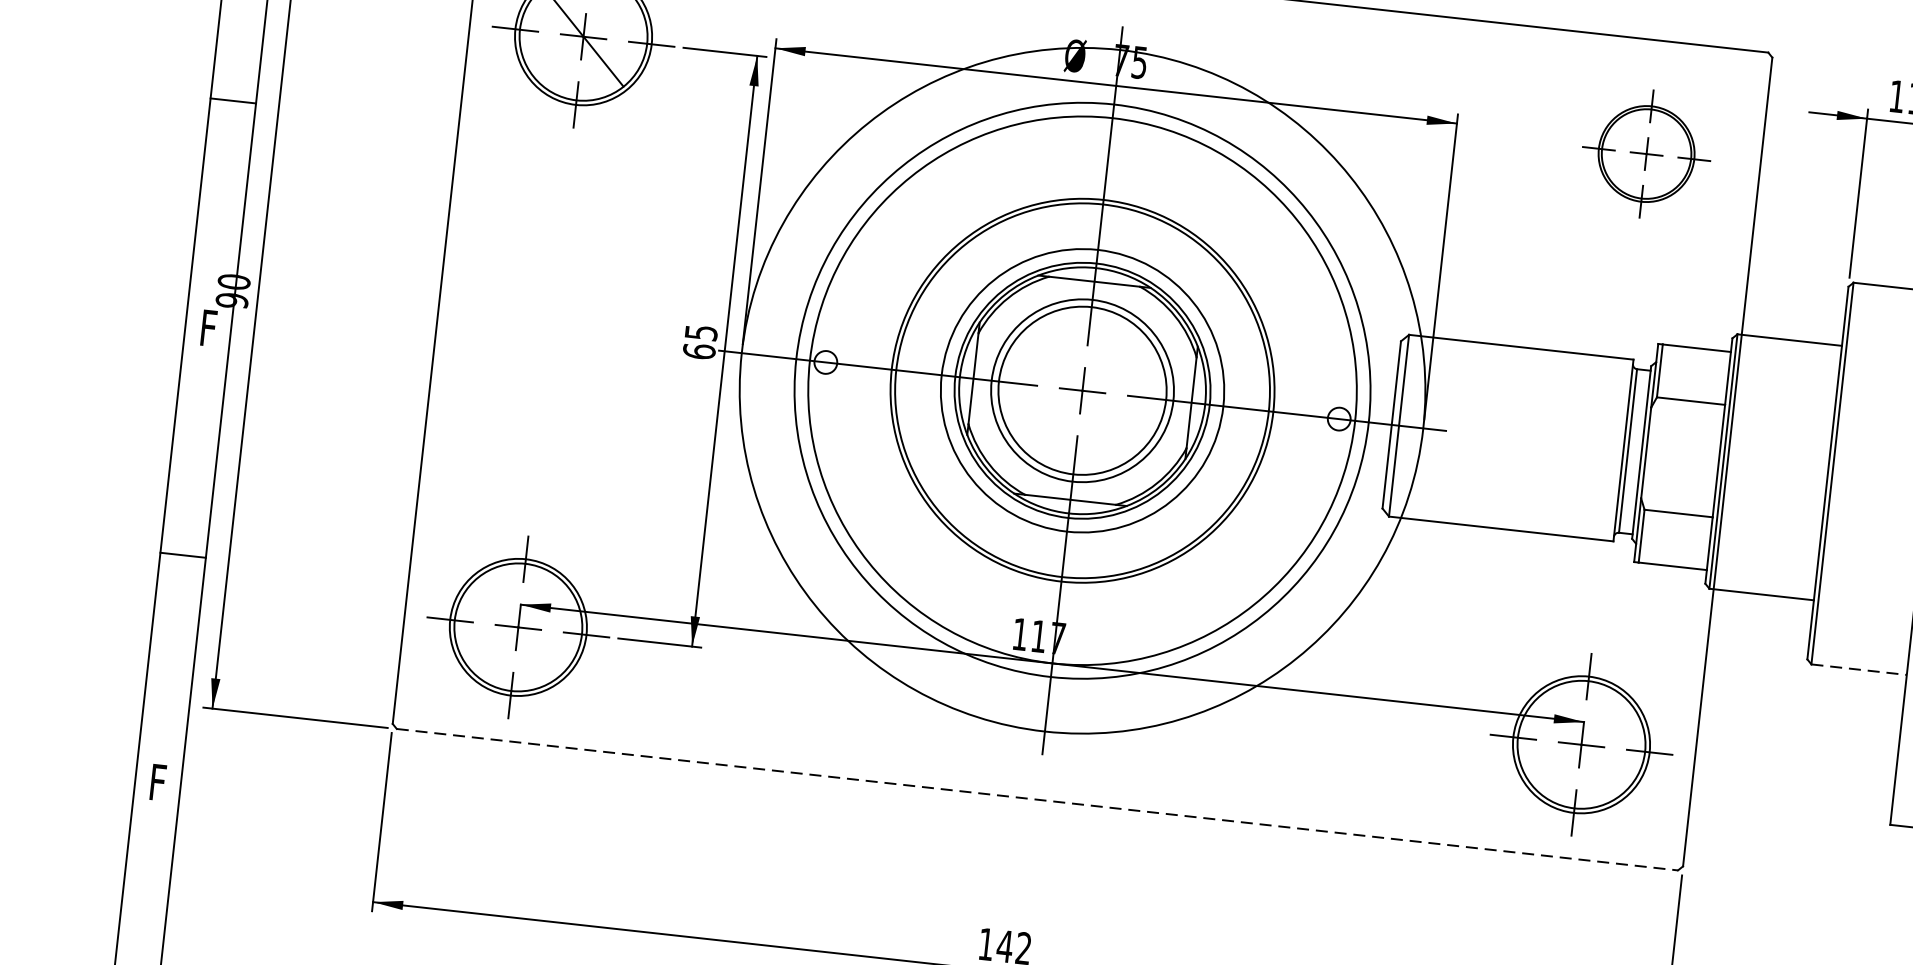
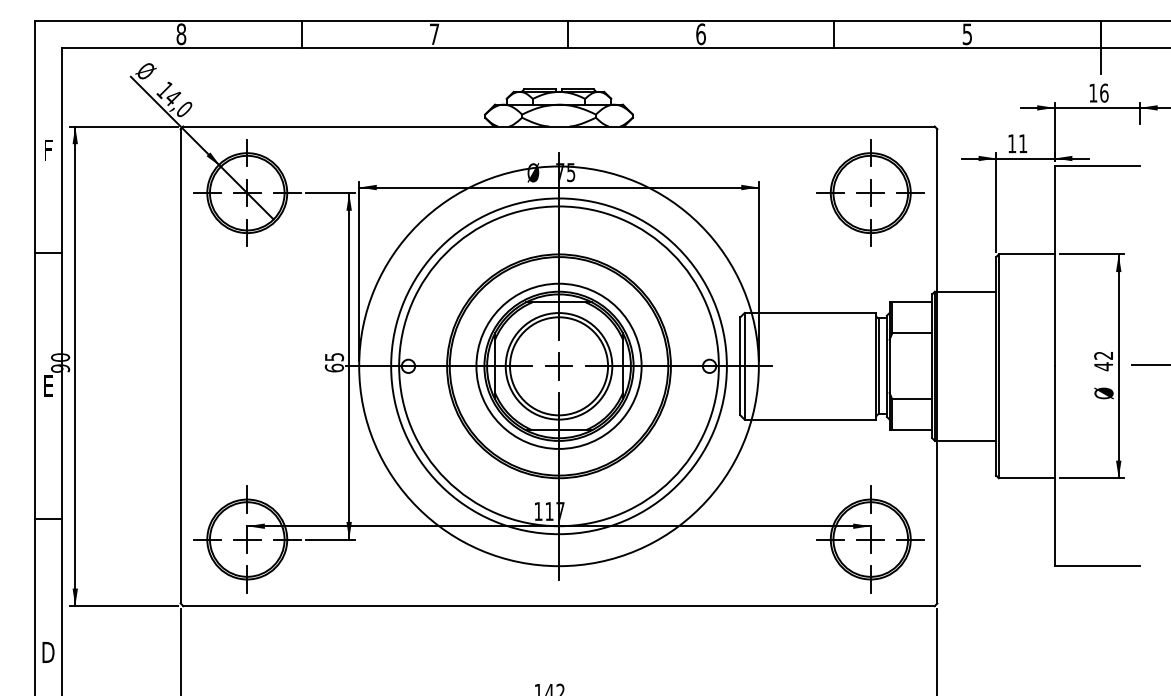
part: (1646, 153) -> (870, 192), size x1.43
text: (208, 327) -> (48, 385), F -> E
line: (1858, 670) -> (1026, 478), dashed -> solid
text: (158, 782) -> (48, 652), F -> D
line: (1038, 800) -> (559, 606), dashed -> solid

